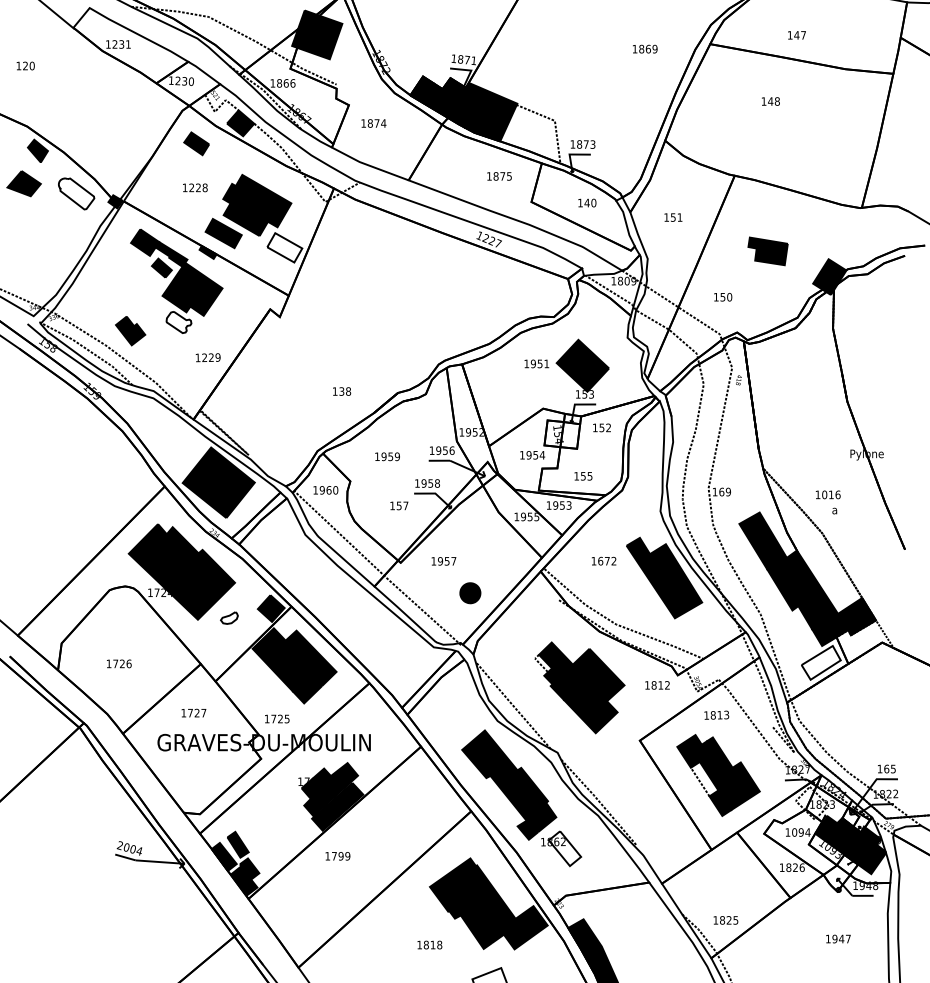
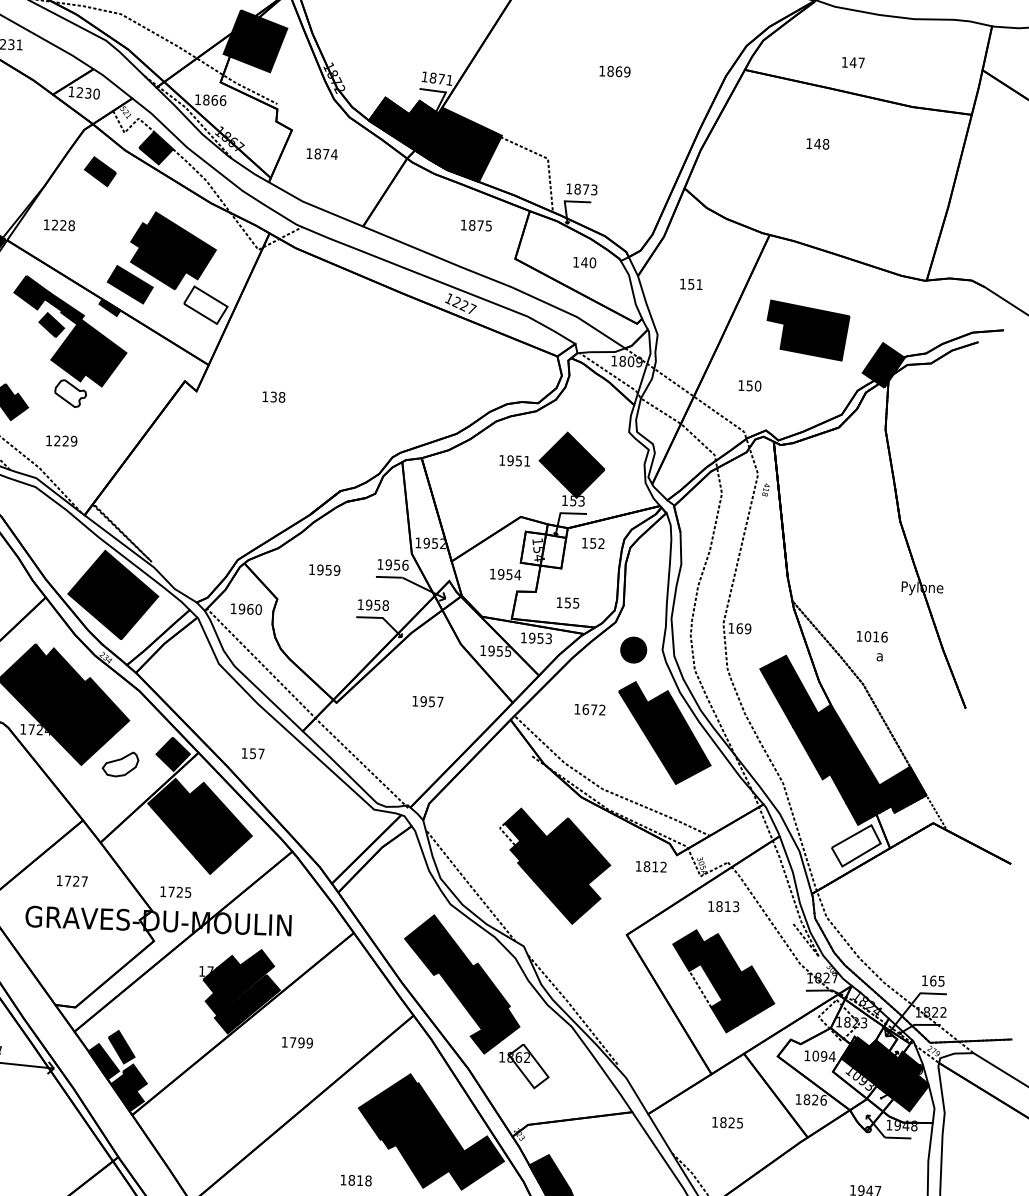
text: (645, 48) -> (615, 70), moved
text: (195, 187) -> (59, 224), moved
part: (767, 251) -> (807, 330), size x1.67
text: (207, 357) -> (60, 440), moved
text: (342, 391) -> (274, 397), moved
text: (399, 505) -> (253, 753), moved
text: (443, 561) -> (427, 701), moved
part: (470, 593) -> (633, 650), moved
part: (229, 617) -> (120, 763), size x1.67
text: (337, 856) -> (296, 1042), moved
text: (725, 920) -> (727, 1122), moved

